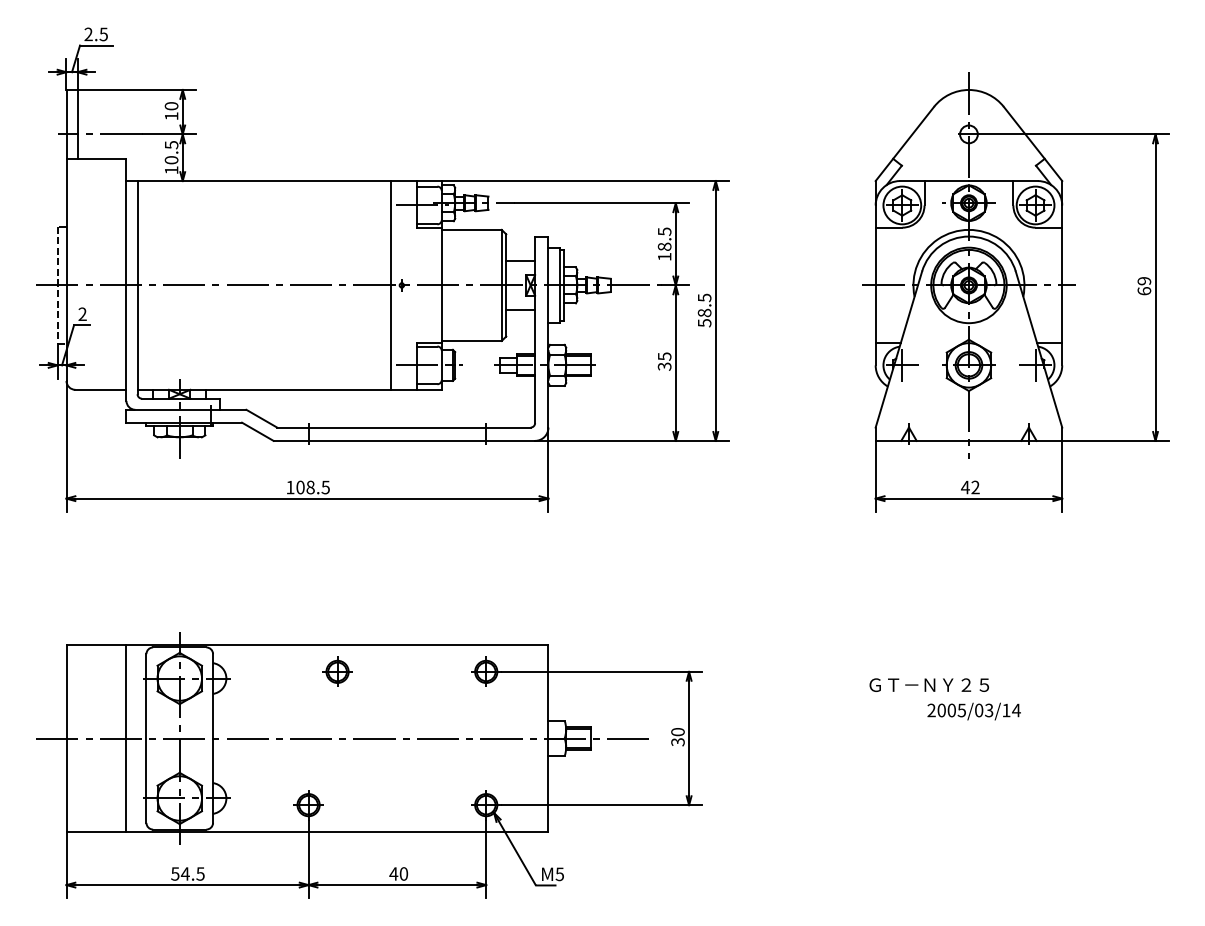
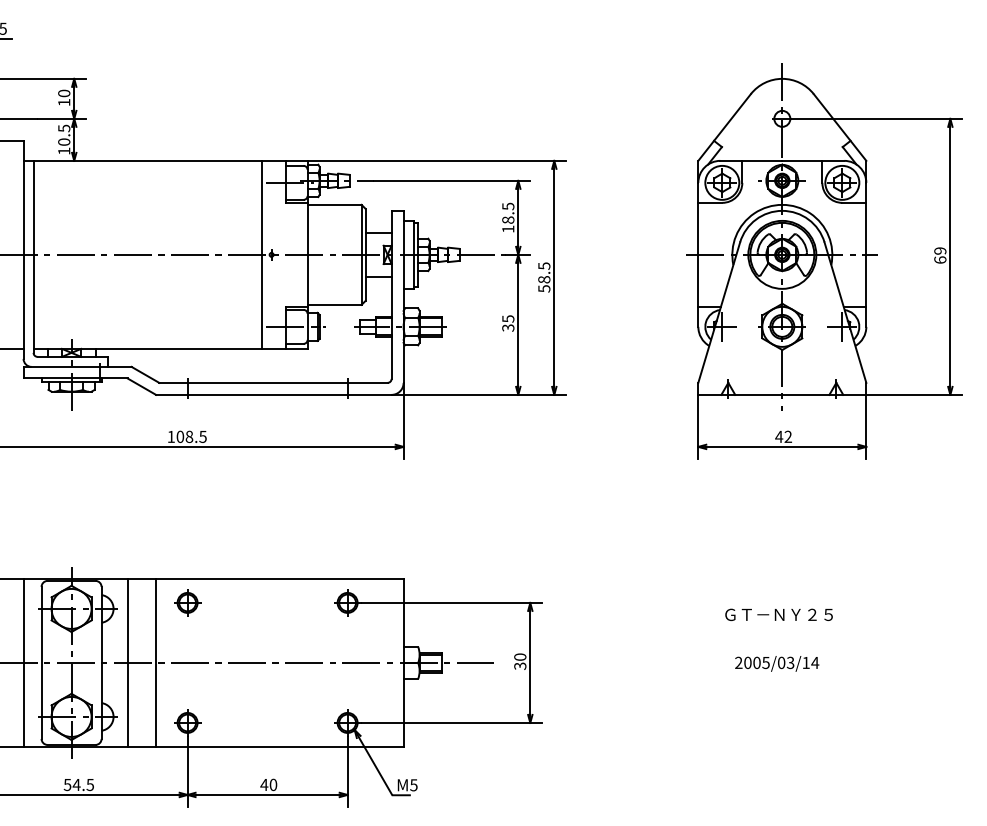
part: (337, 671) -> (187, 602), moved
text: (928, 684) -> (778, 614), moved
text: (973, 711) -> (776, 663), moved
line: (242, 738) -> (128, 662), added
line: (273, 738) -> (156, 662), added

